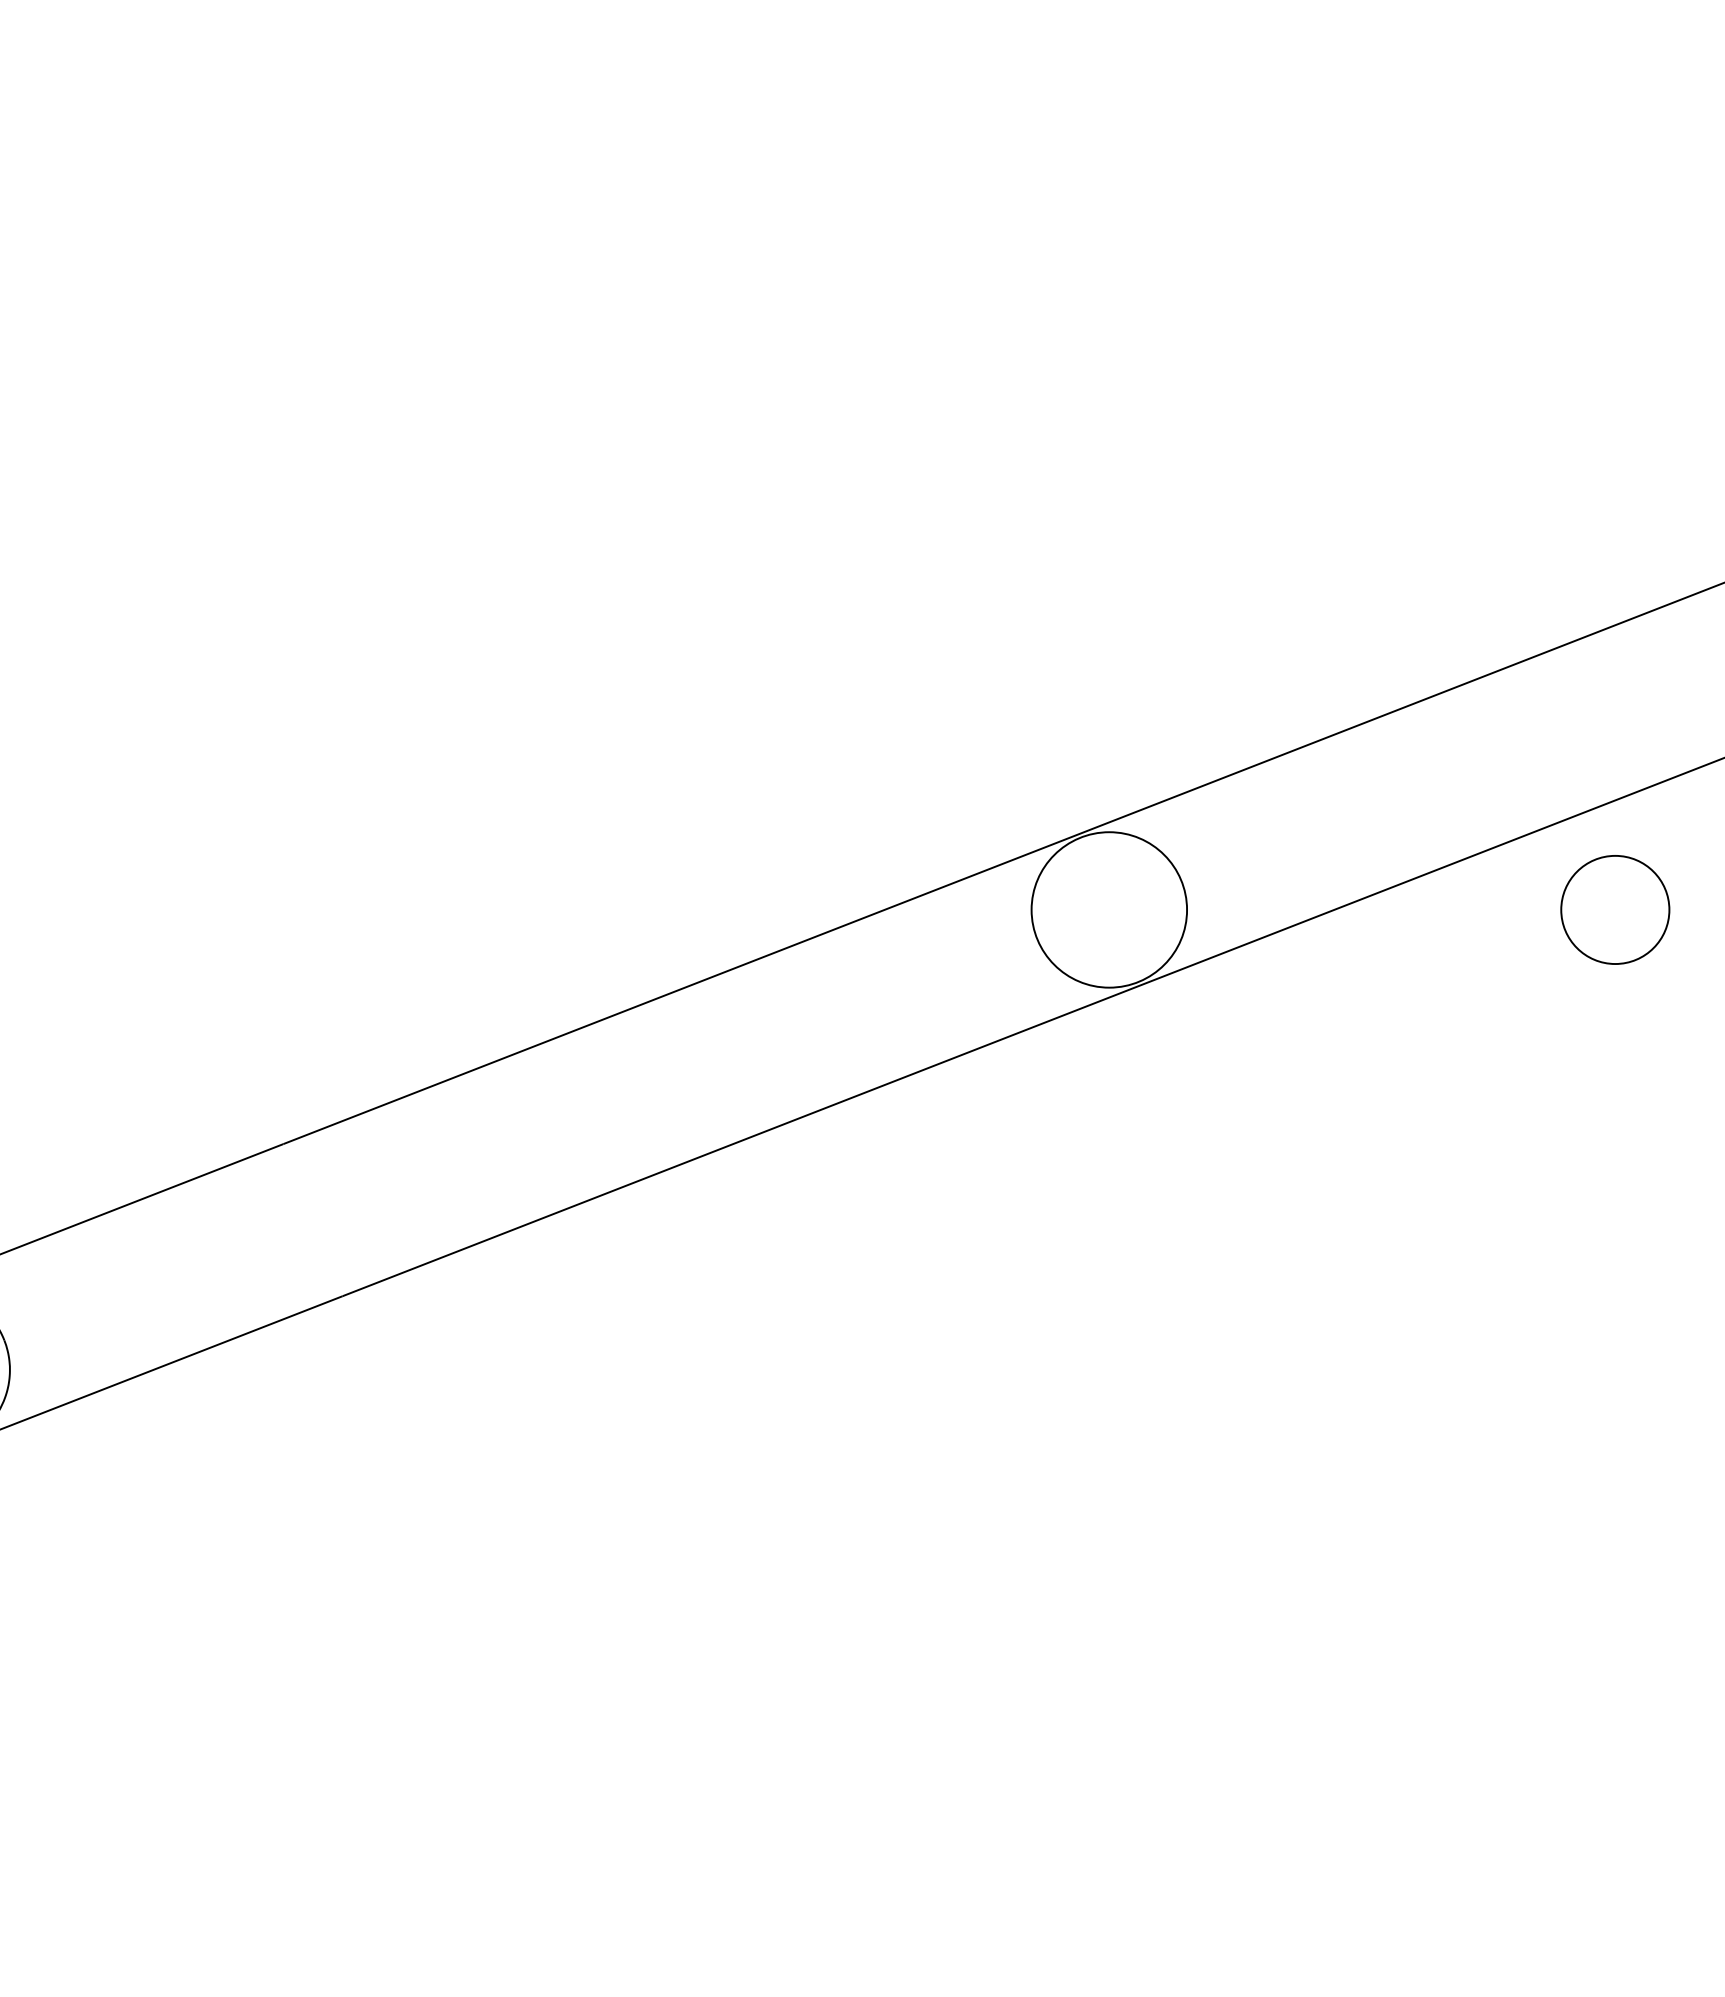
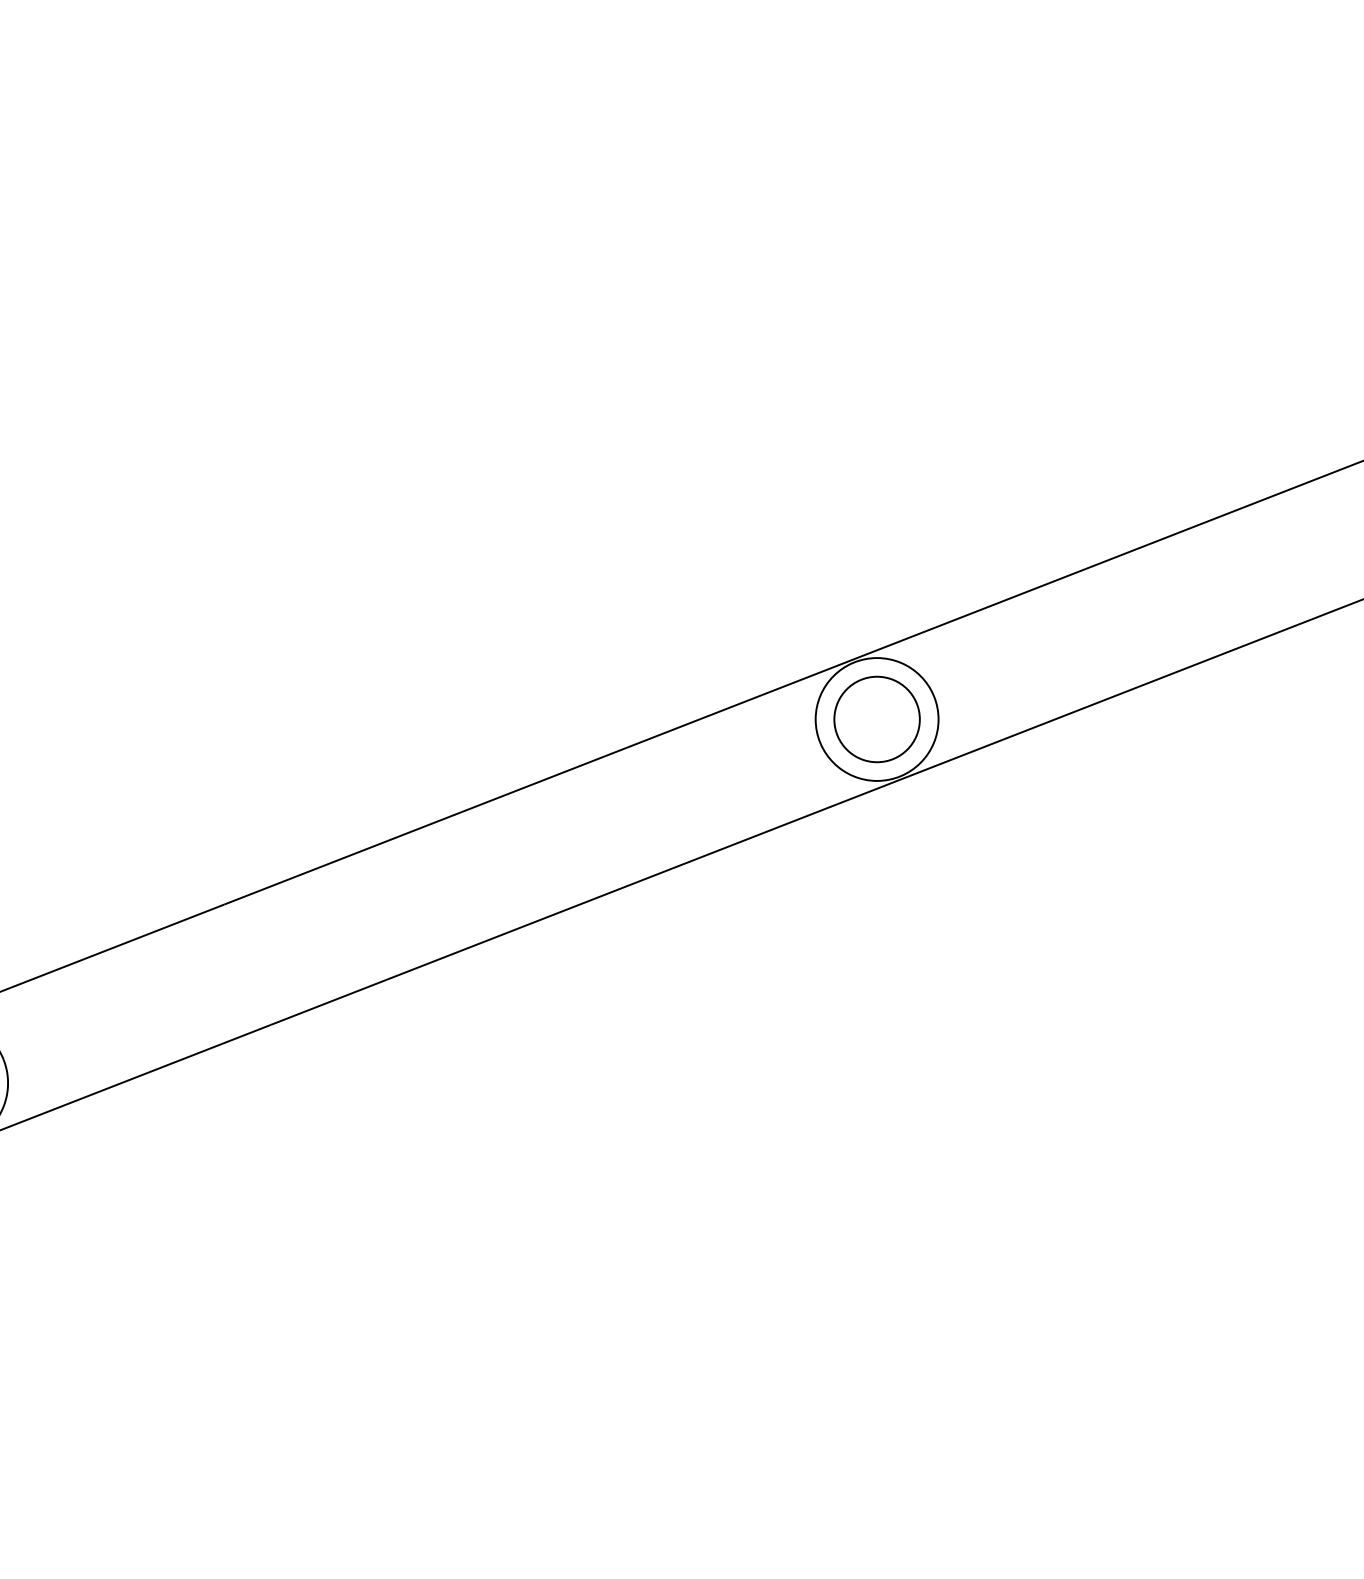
circle: (1615, 909) -> (877, 719), moved

